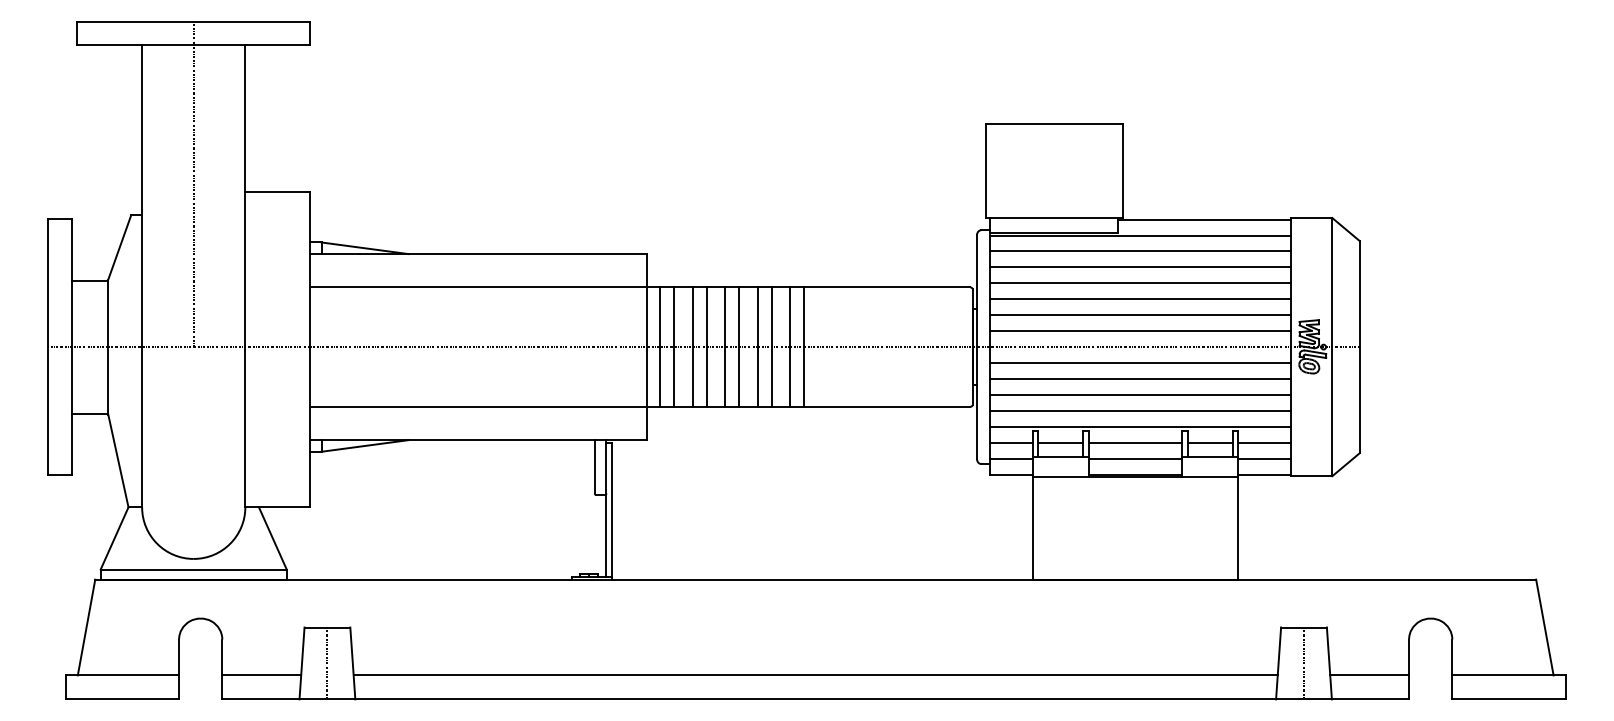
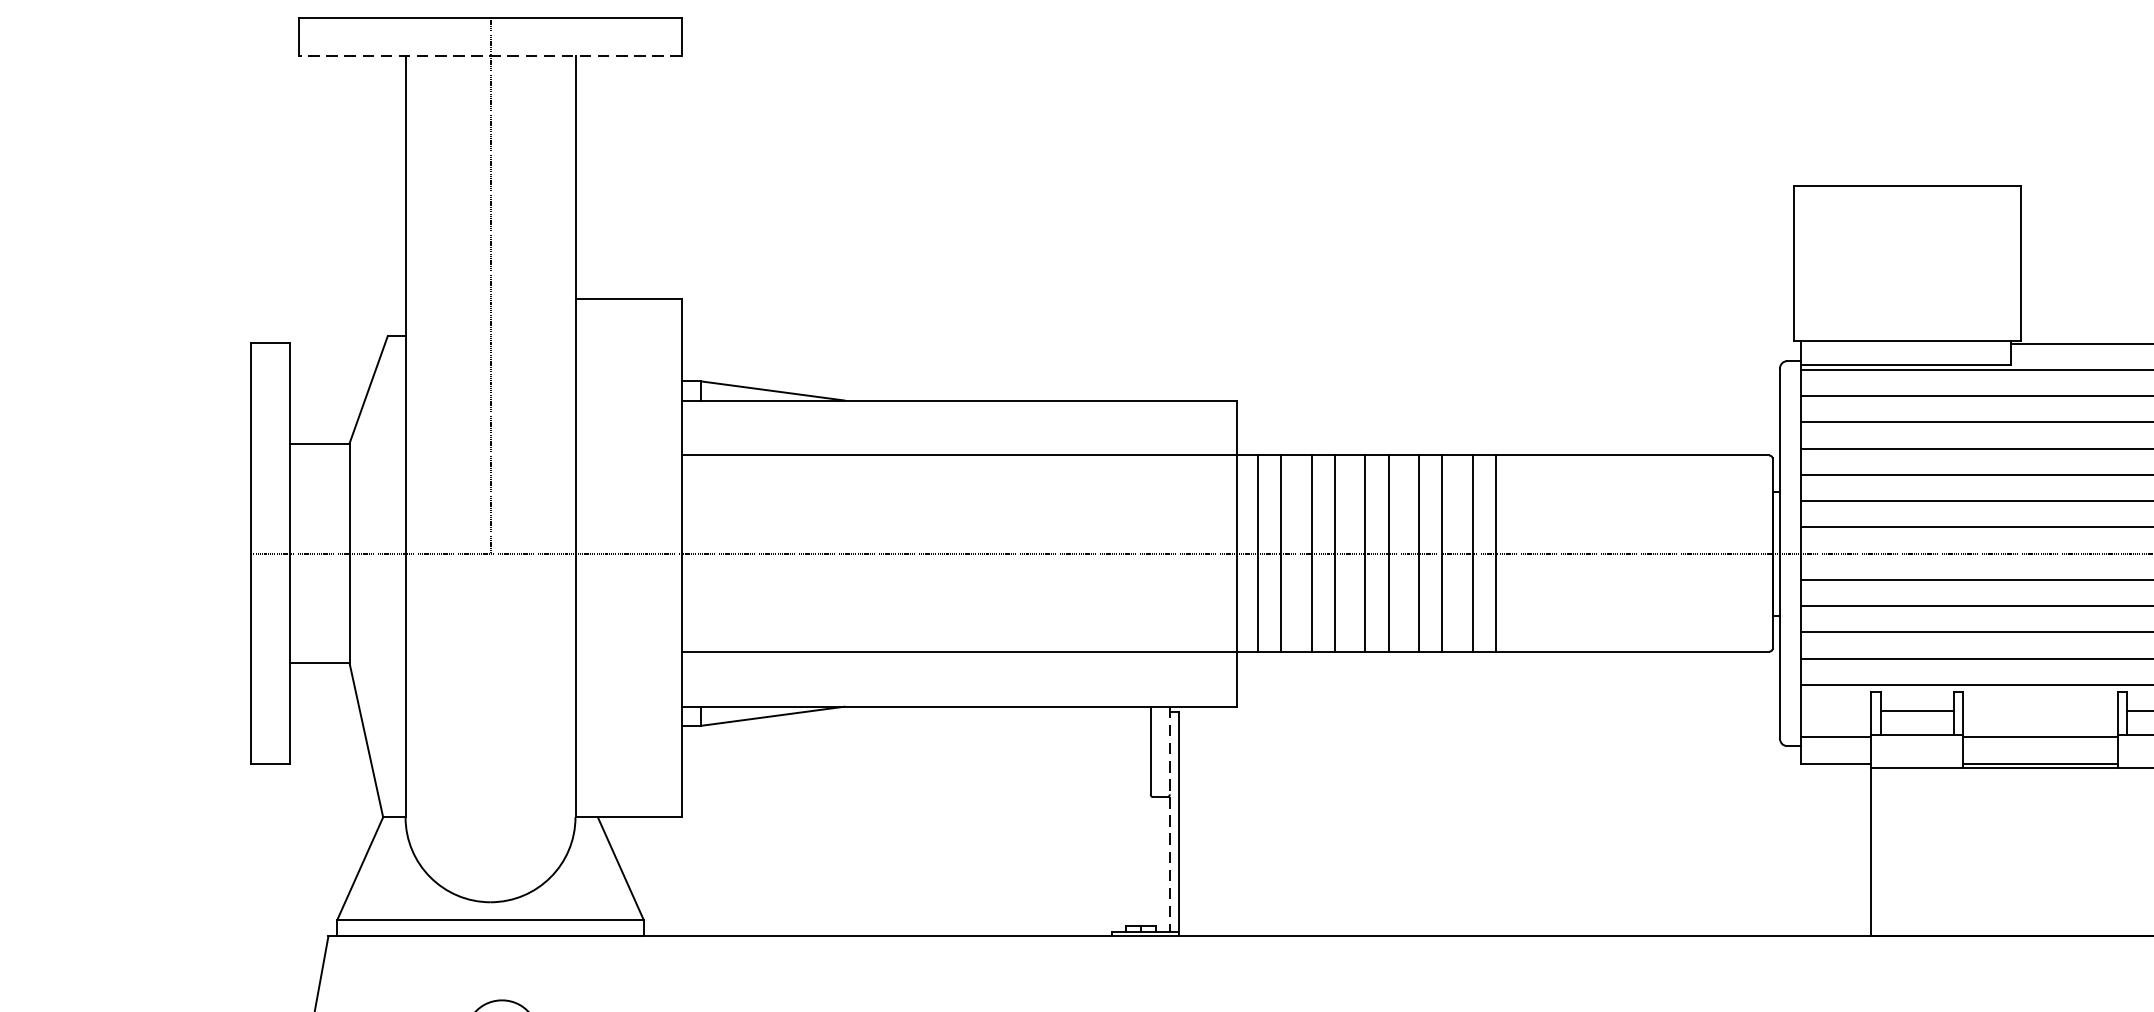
line: (193, 44) -> (490, 55), solid -> dashed
line: (1010, 442) -> (1834, 710), removed
line: (1135, 442) -> (2040, 710), removed
line: (606, 508) -> (1169, 819), solid -> dashed

